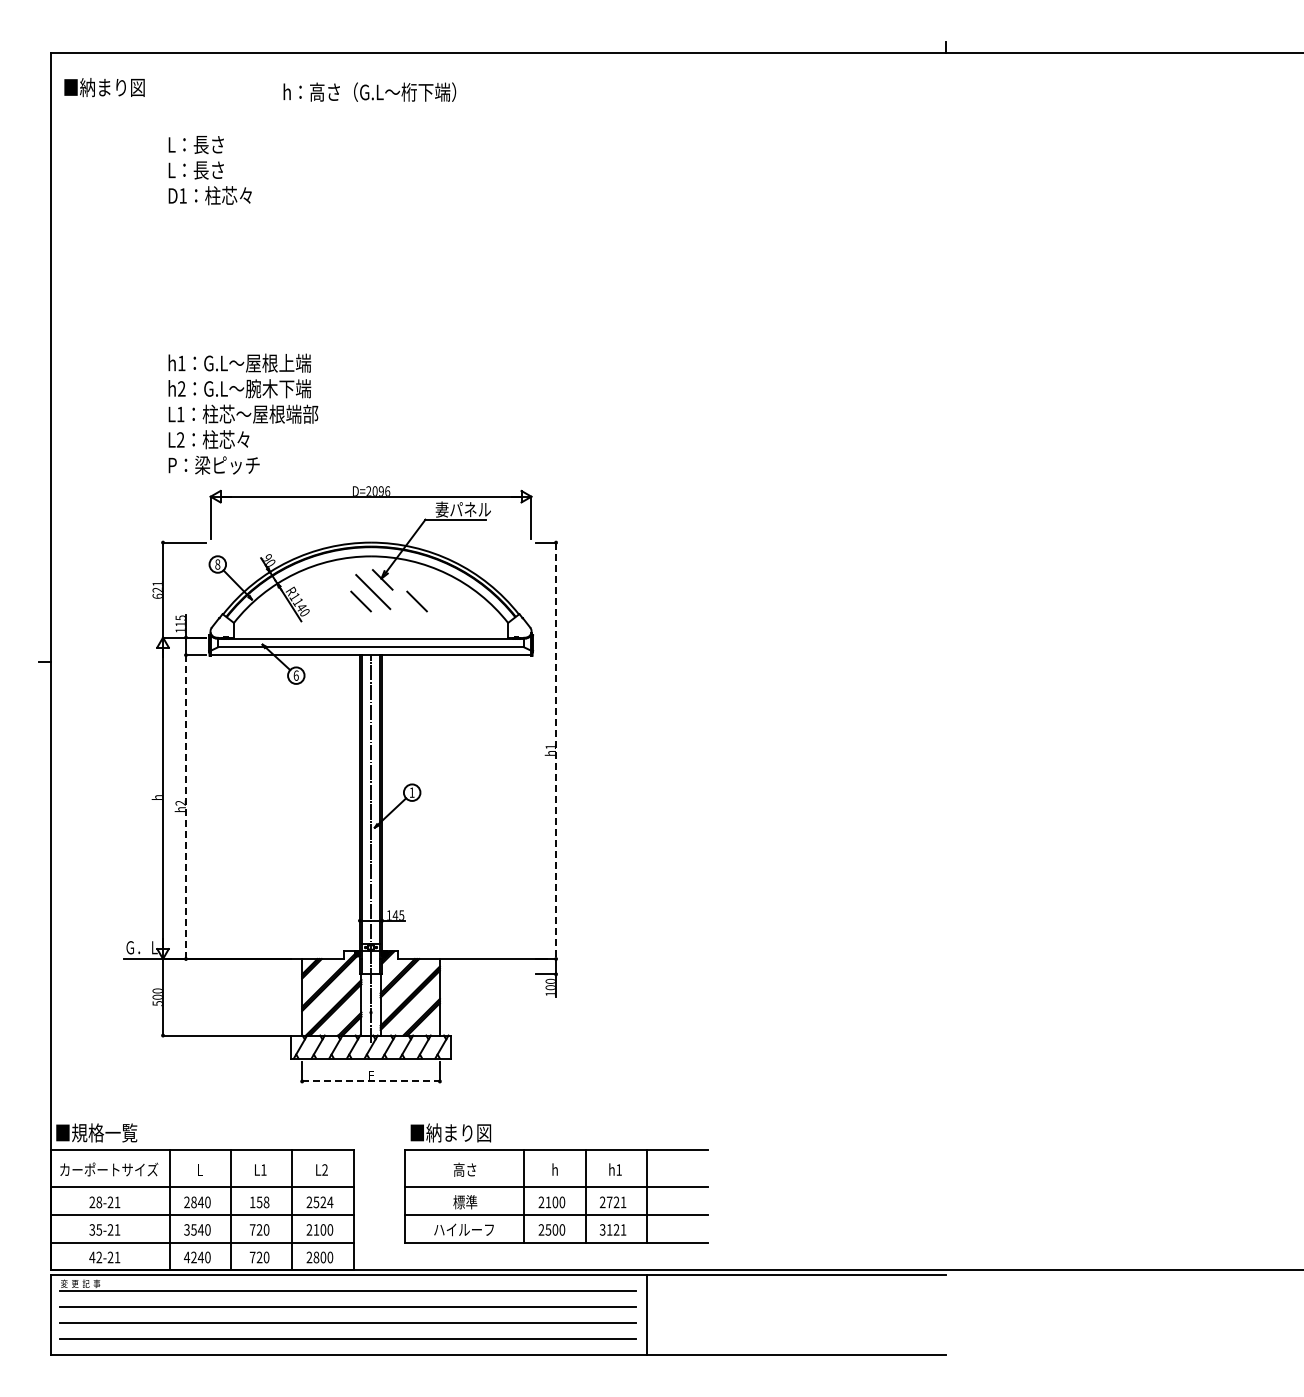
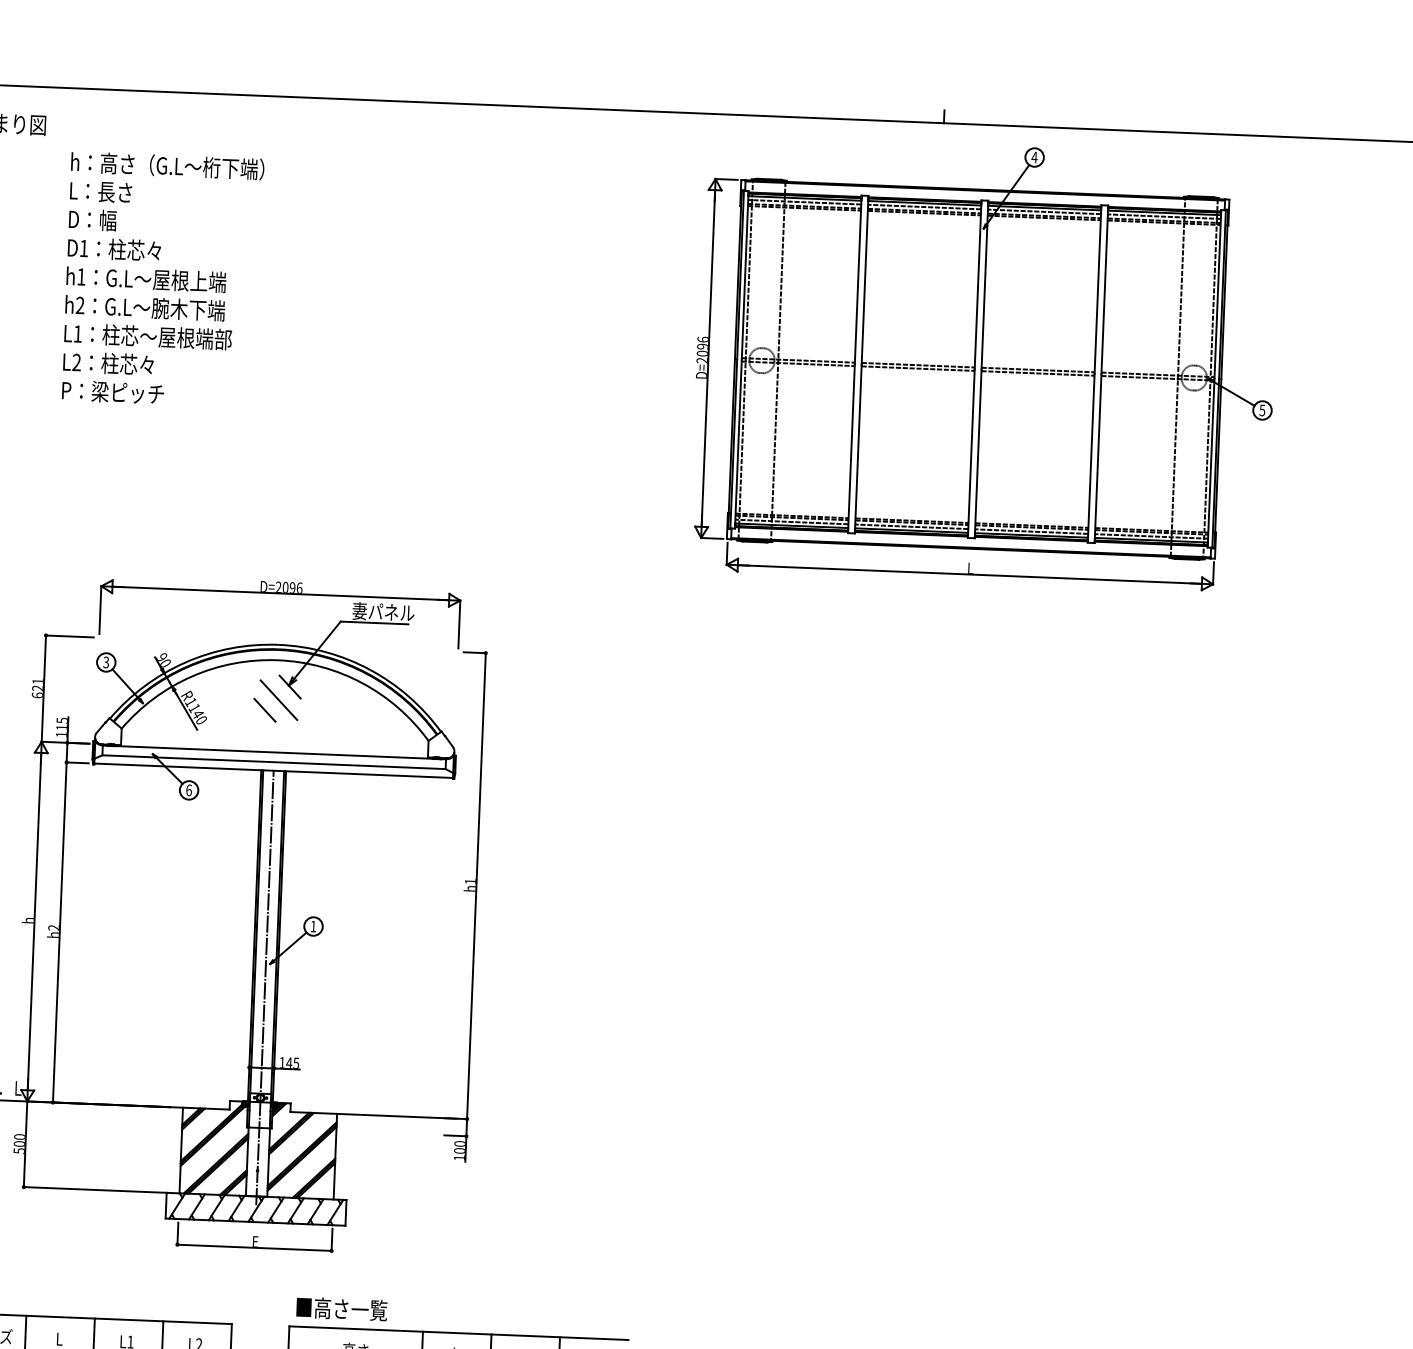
text: (369, 91) -> (167, 165), moved
text: (196, 169) -> (100, 219), L：長さ -> D：幅
part: (991, 266) -> (985, 363), added
text: (243, 413) -> (148, 335), moved
text: (217, 564) -> (105, 662), 8 -> 3
line: (416, 601) -> (326, 712), removed
line: (556, 751) -> (476, 886), dashed -> solid
line: (186, 807) -> (60, 932), dashed -> solid
line: (371, 1081) -> (255, 1247), dashed -> solid
text: (458, 1132) -> (350, 1308), ■納まり図 -> ■高さ一覧

